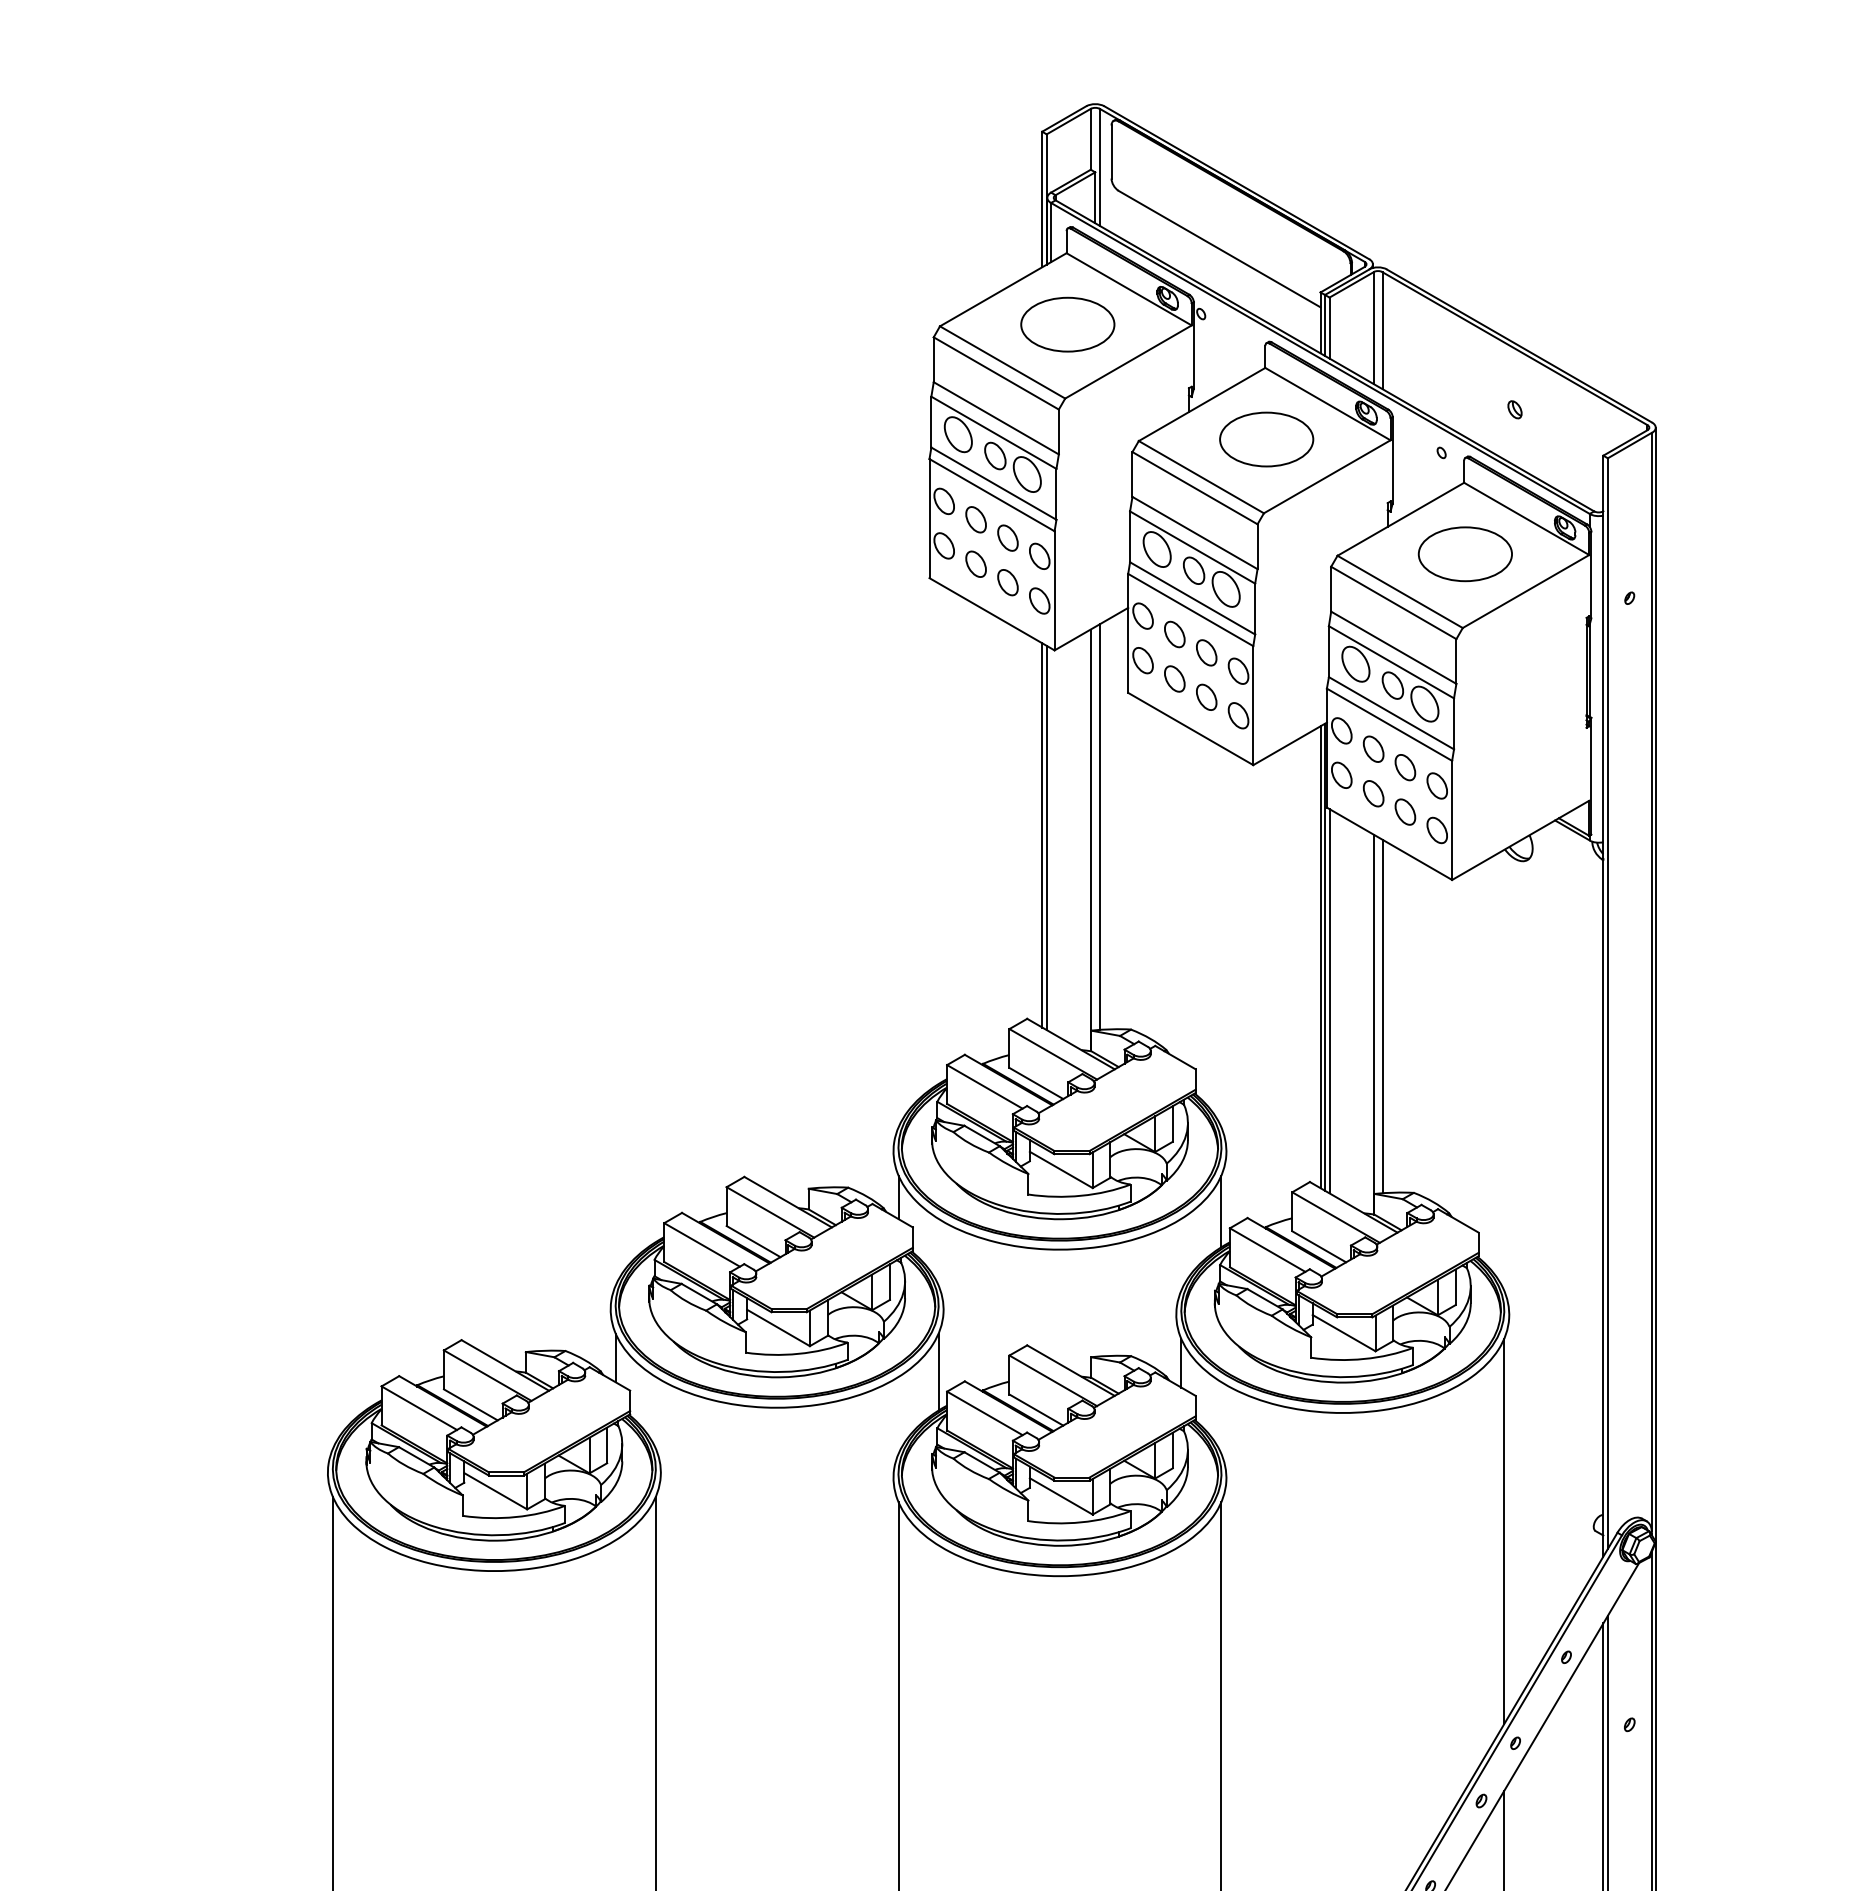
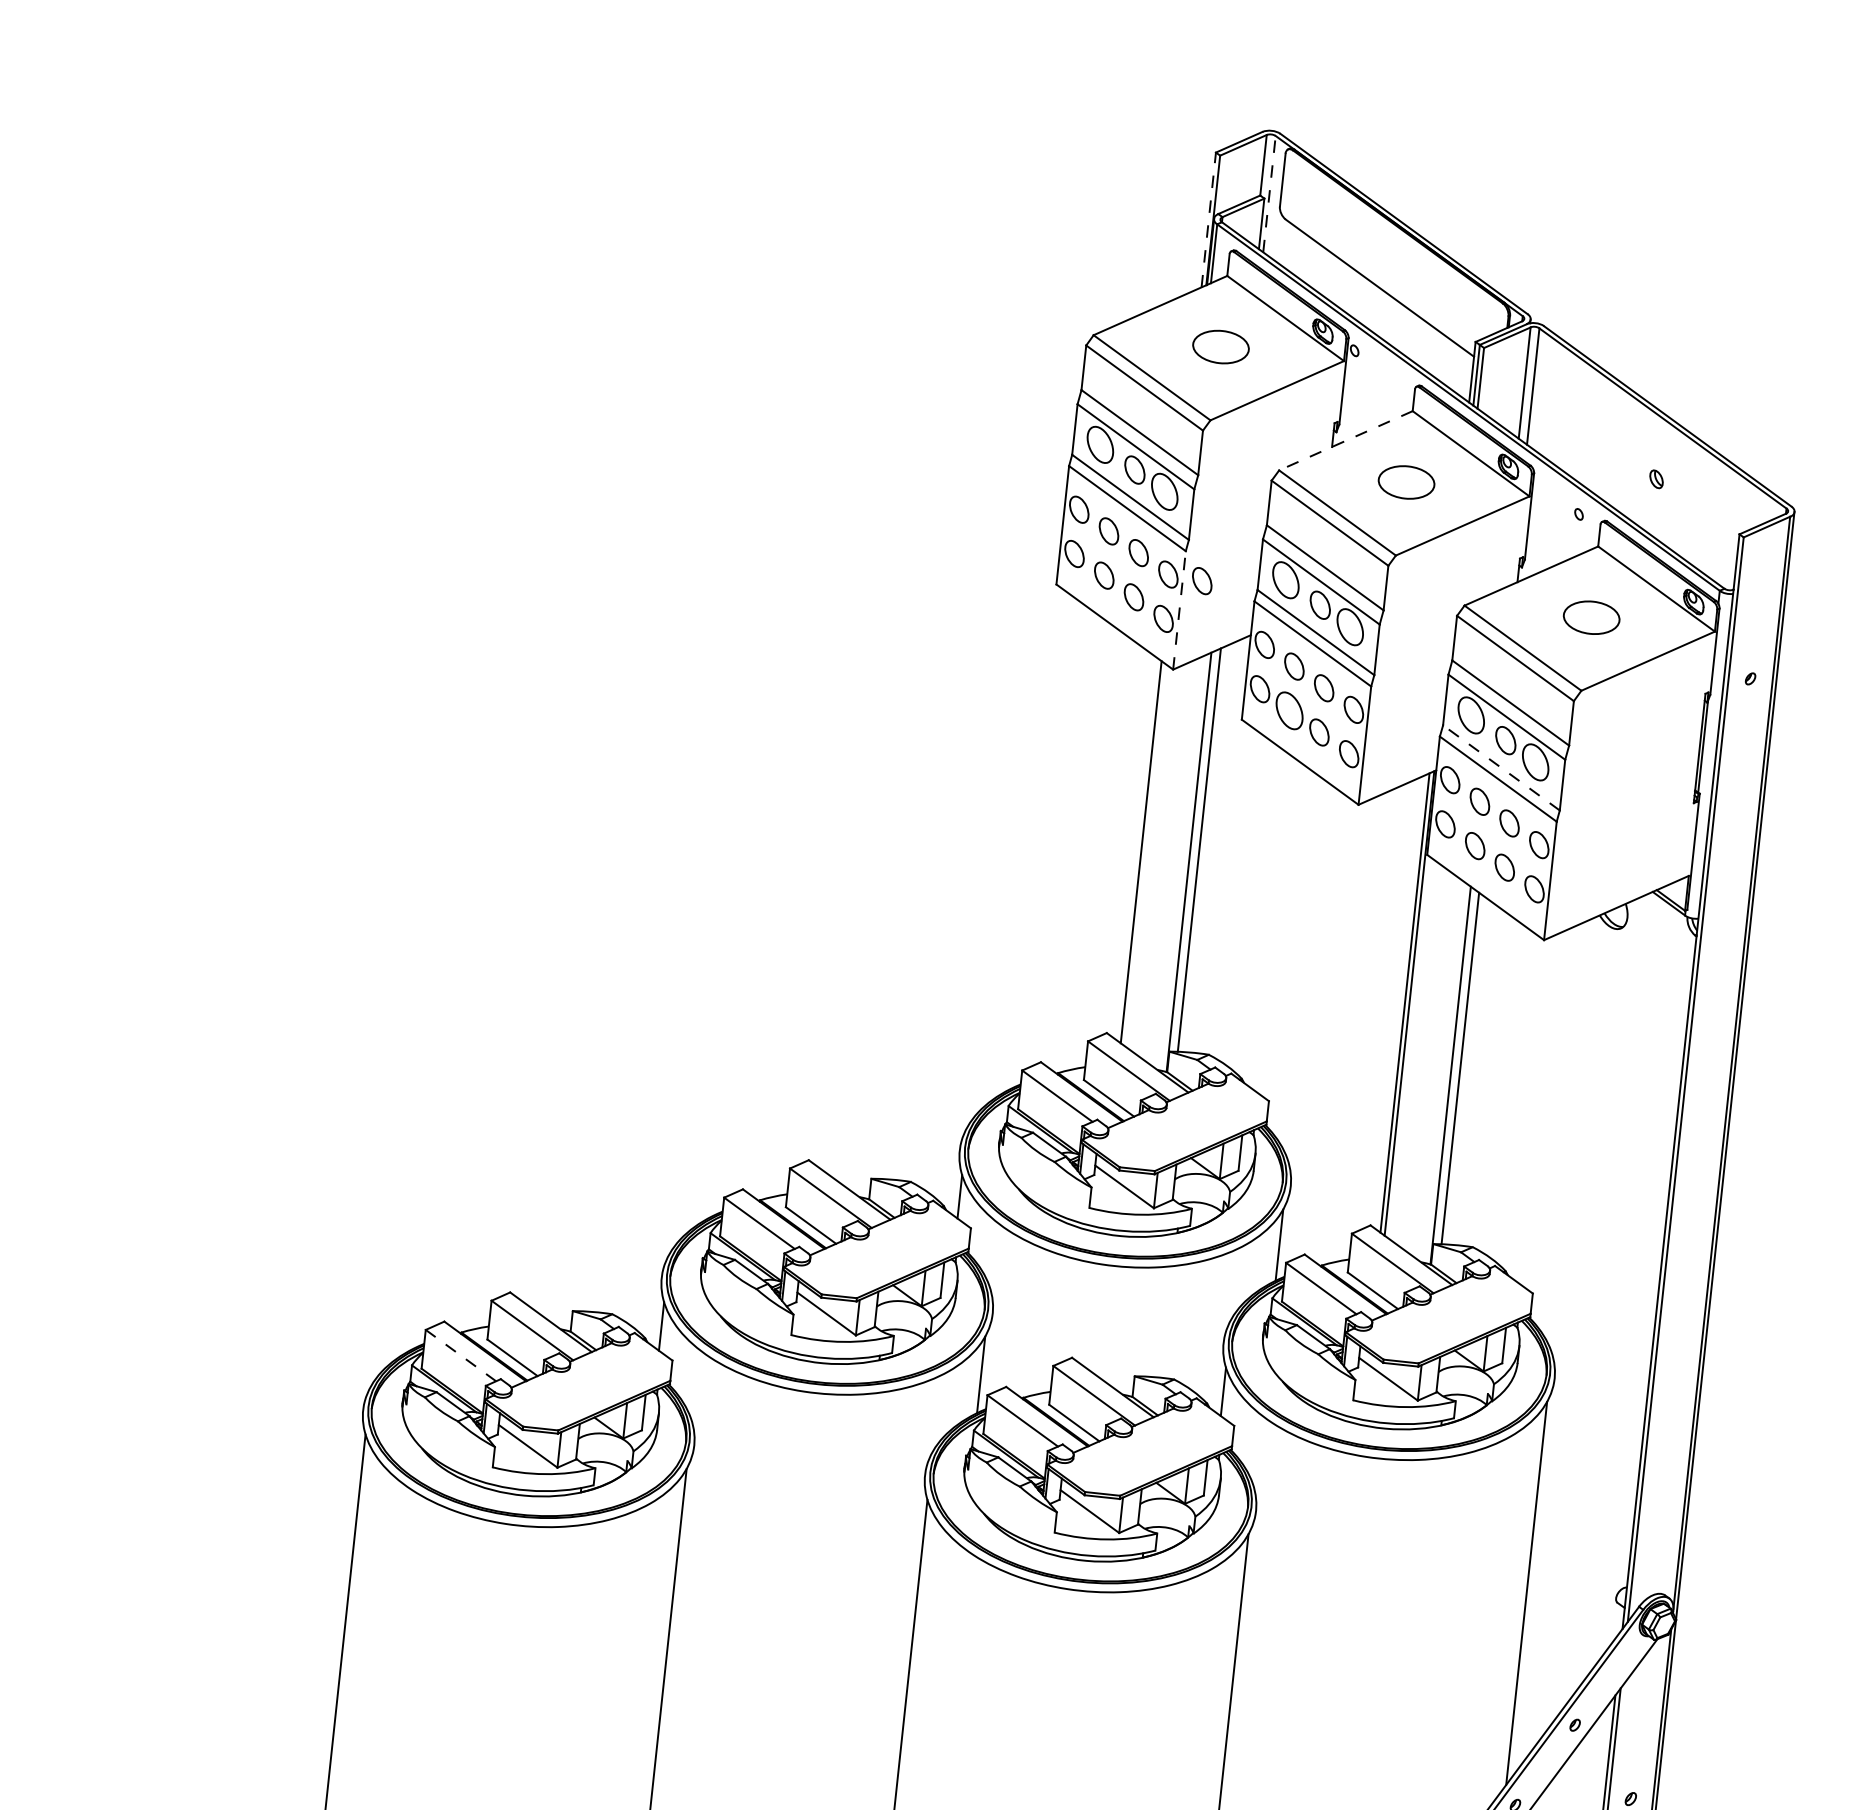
line: (1099, 166) -> (1269, 193), solid -> dashed
line: (1042, 199) -> (1209, 219), solid -> dashed
part: (1067, 324) -> (1220, 346), size x0.6
line: (1201, 404) -> (1345, 440), solid -> dashed
part: (1266, 439) -> (1406, 482), size x0.6
part: (1464, 554) -> (1590, 617), size x0.6
part: (1073, 558) -> (1201, 580), added
line: (1054, 590) -> (1179, 610), solid -> dashed
part: (1174, 678) -> (1289, 710), size x1.4
line: (1391, 713) -> (1501, 768), solid -> dashed
line: (1046, 837) -> (1145, 854), removed
line: (1329, 1001) -> (1409, 1047), removed
line: (419, 1408) -> (461, 1355), solid -> dashed

